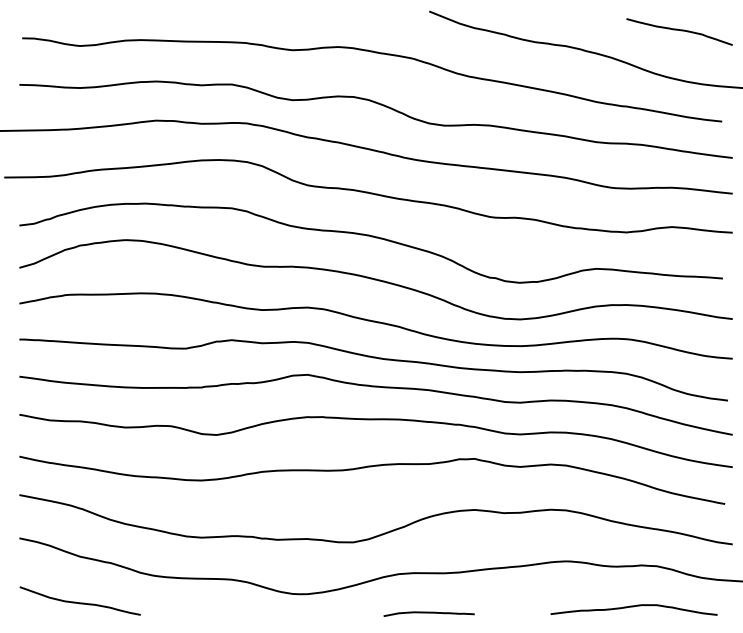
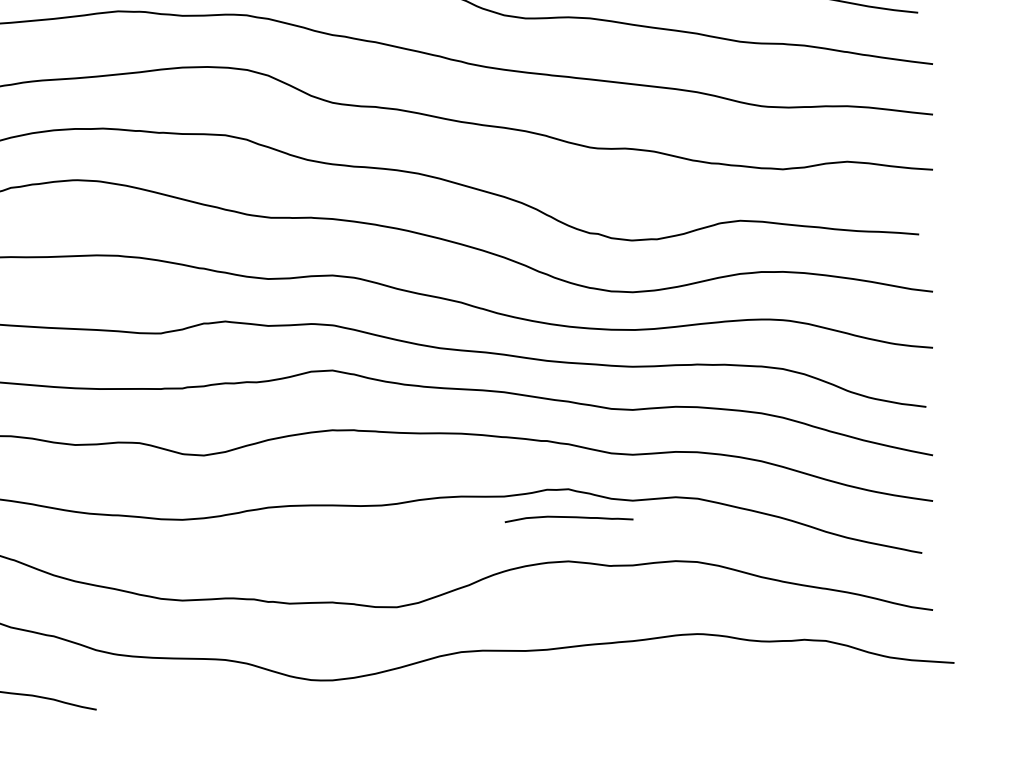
curve: (633, 607) -> (792, 699), removed
curve: (428, 613) -> (568, 518), moved

